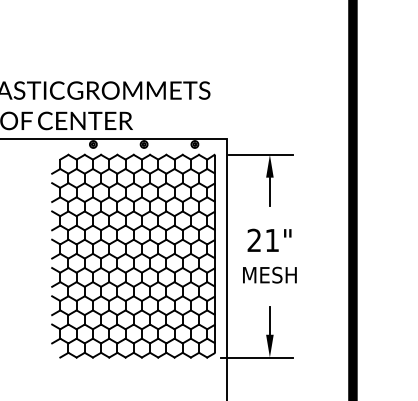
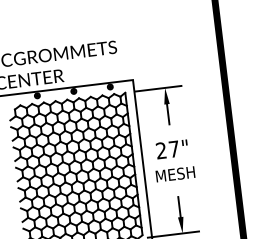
text: (271, 240) -> (173, 149), 21" -> 27"

